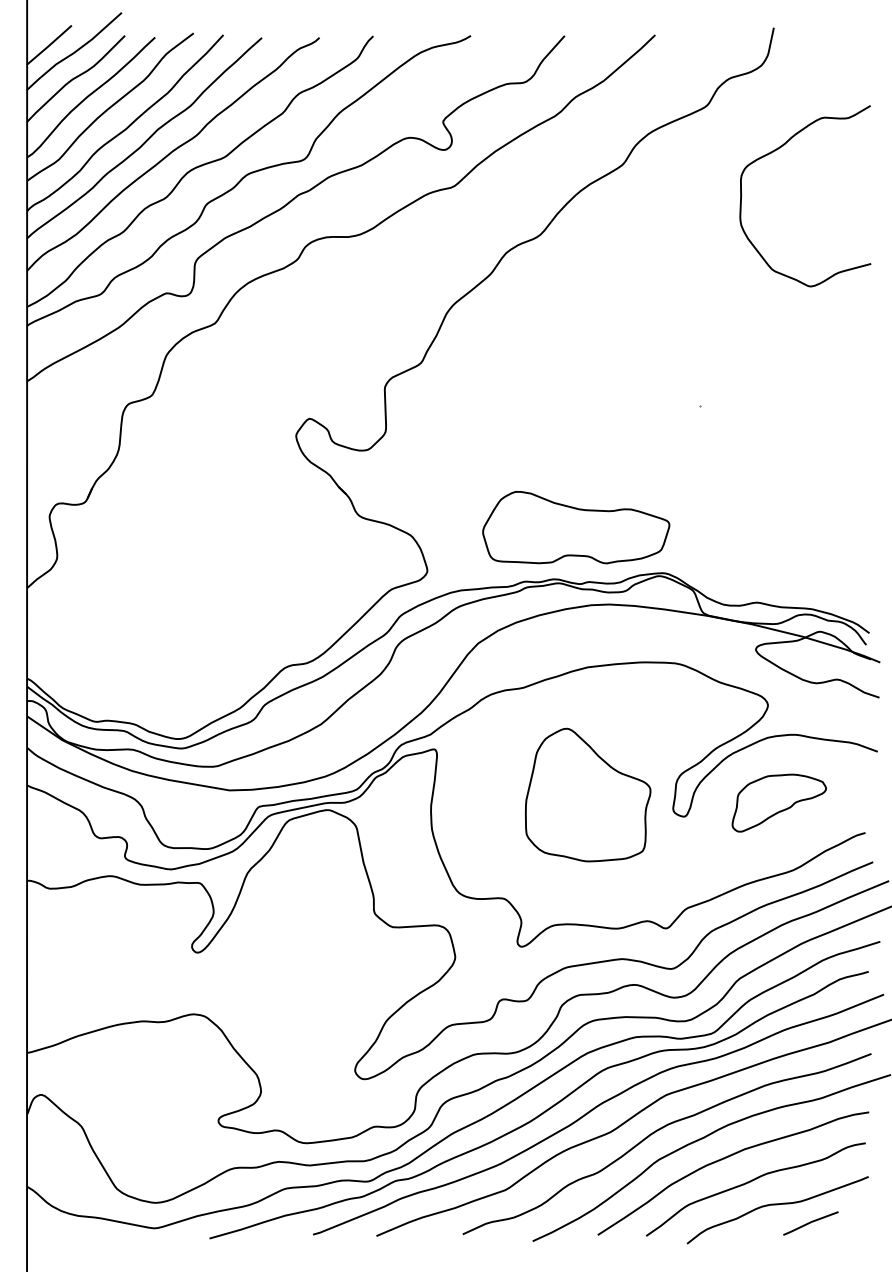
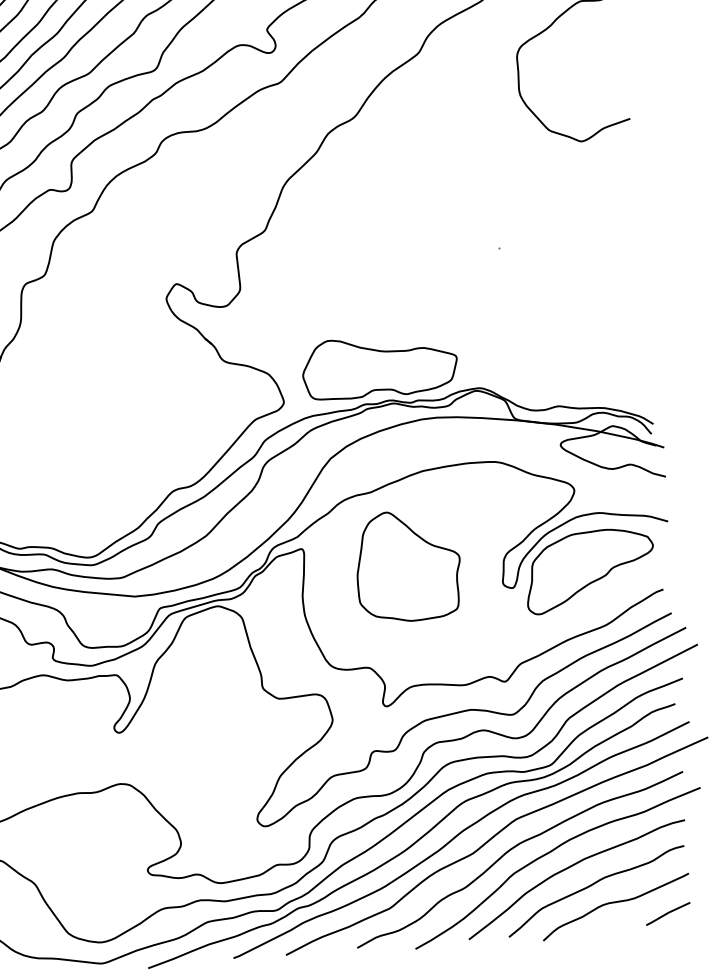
part: (576, 527) -> (380, 366), moved
part: (587, 794) -> (407, 565), moved
part: (779, 802) -> (590, 570), size x1.67
line: (810, 1223) -> (667, 913), moved

